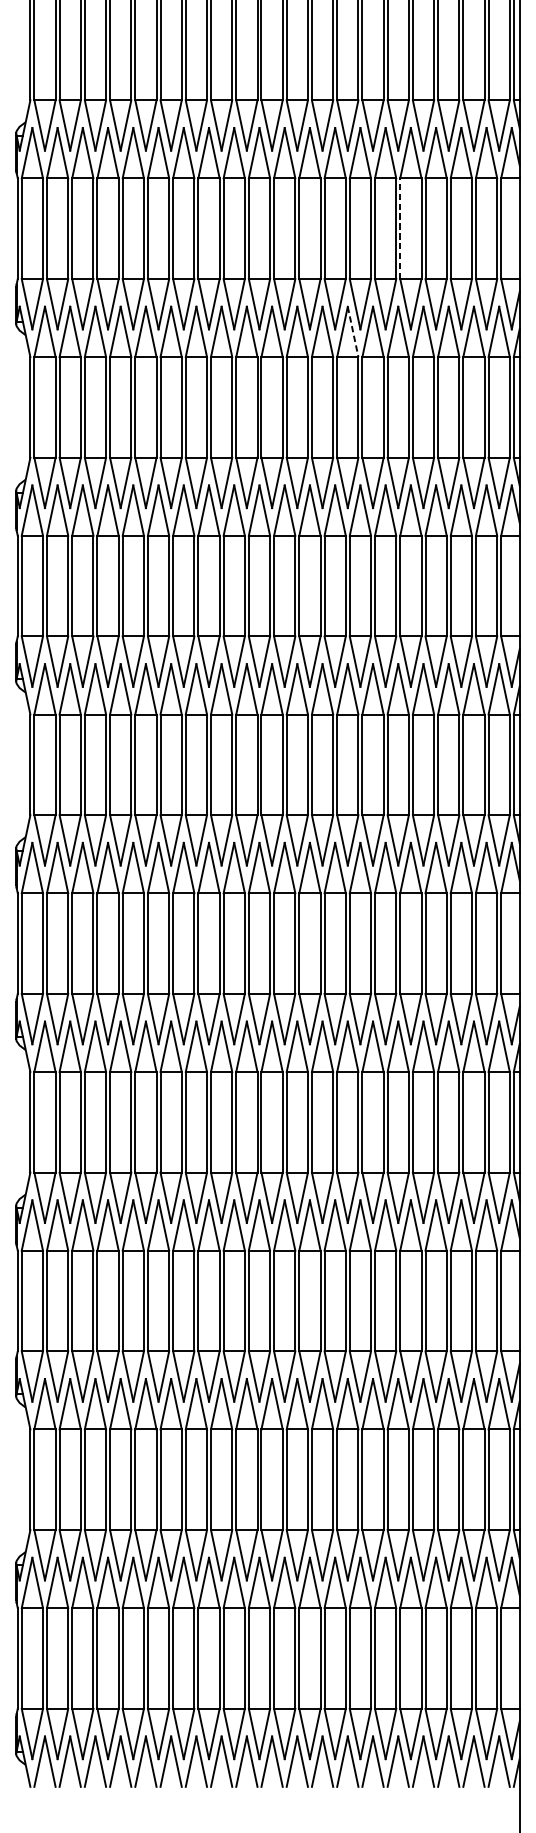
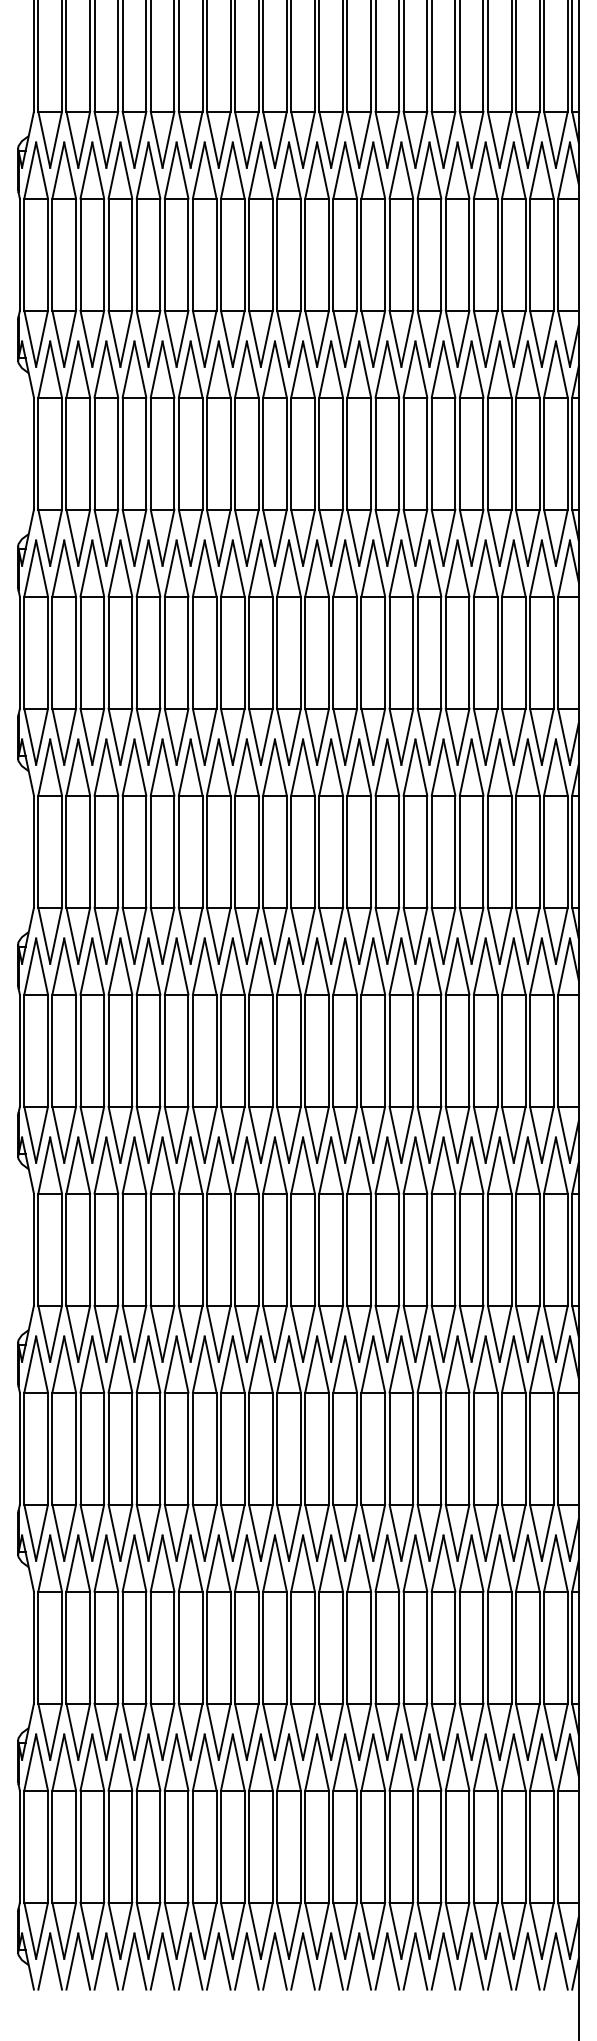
line: (400, 228) -> (445, 254), dashed -> solid
line: (353, 331) -> (393, 369), dashed -> solid

